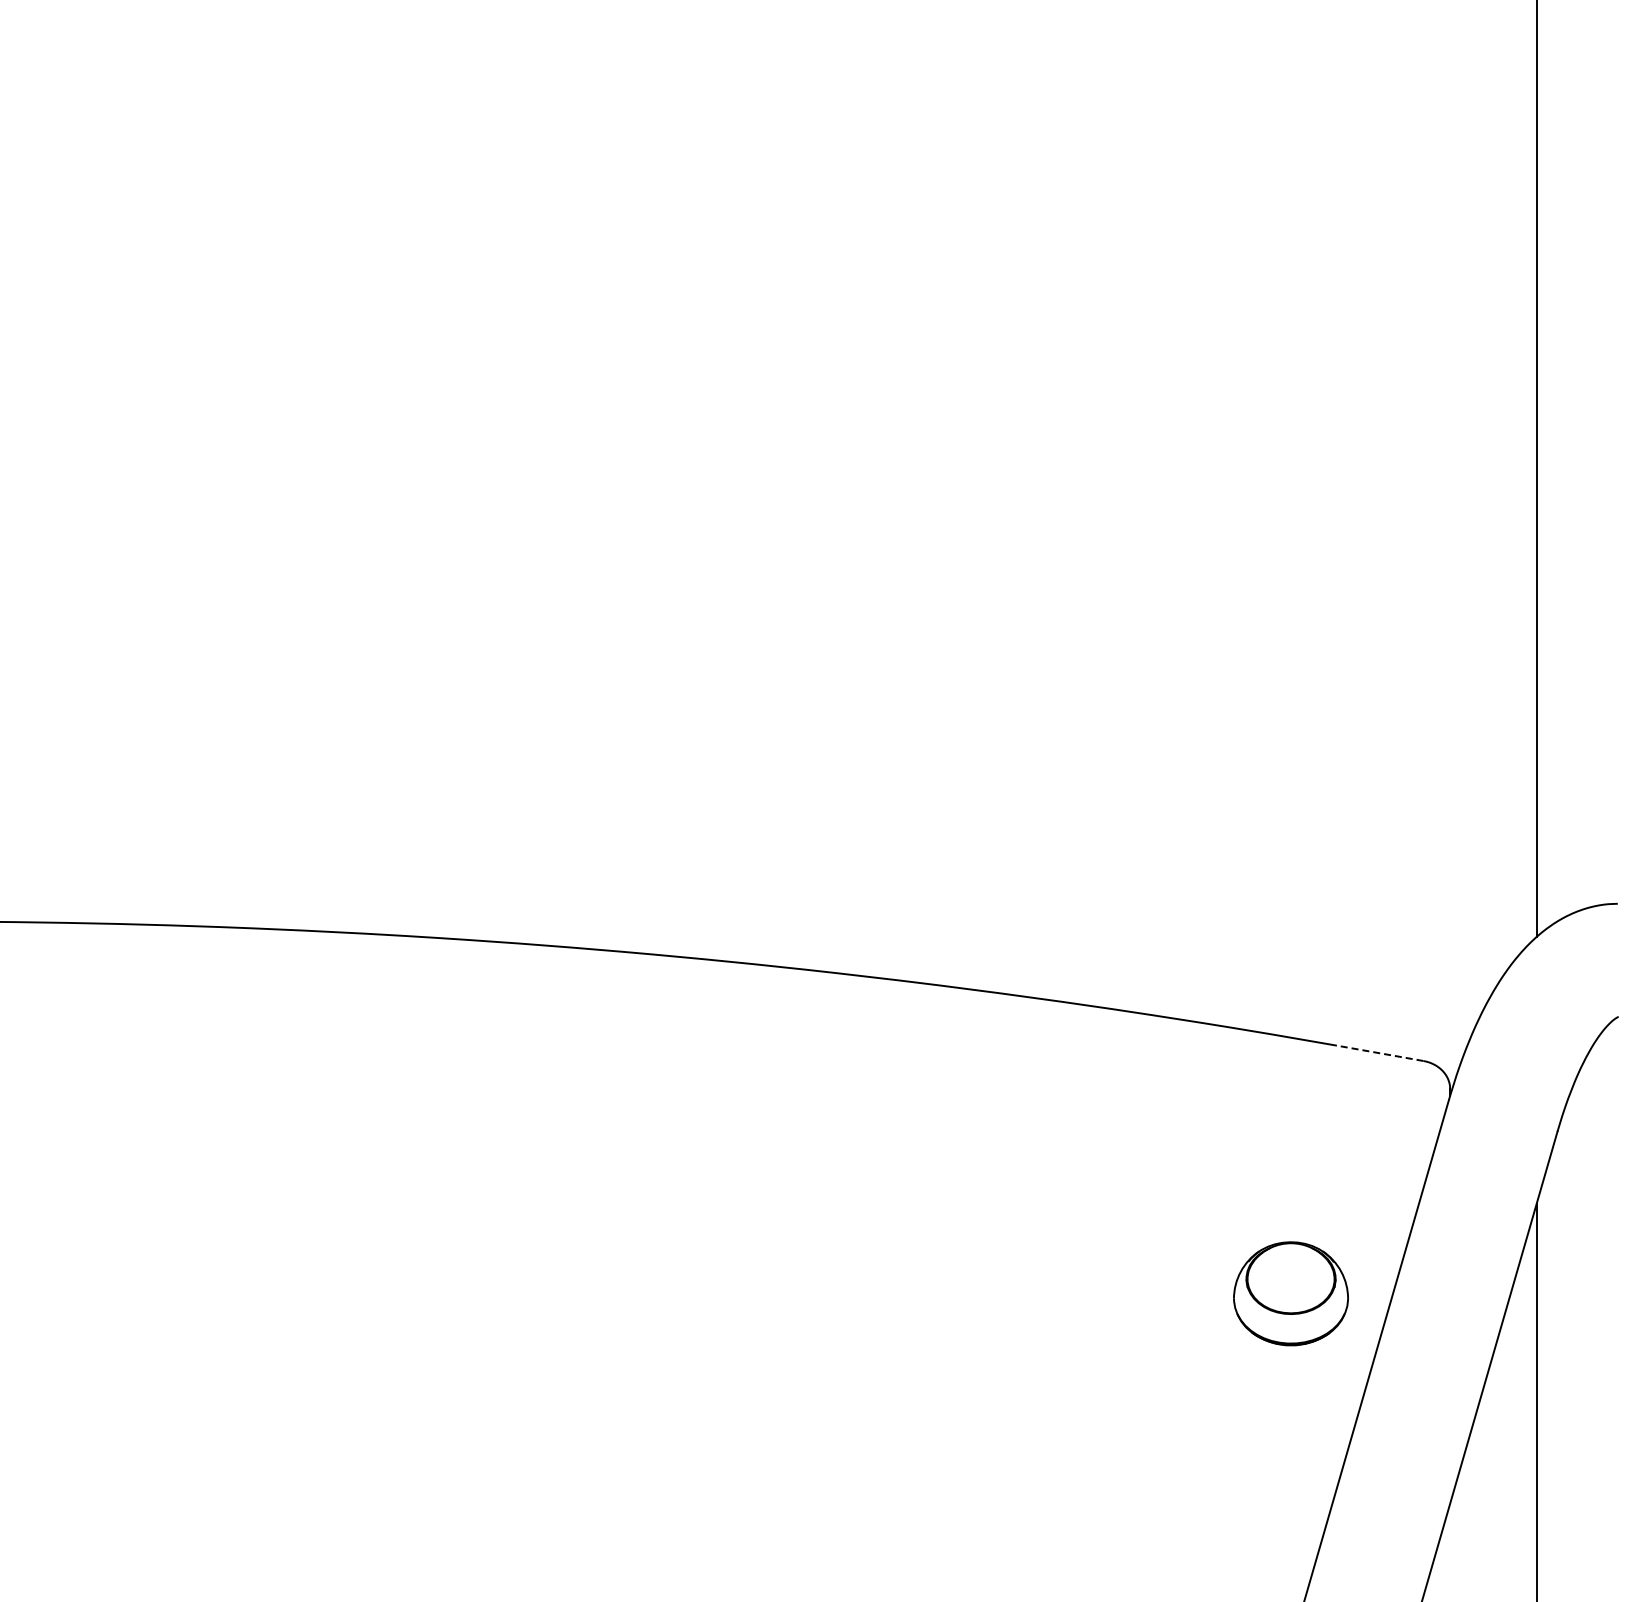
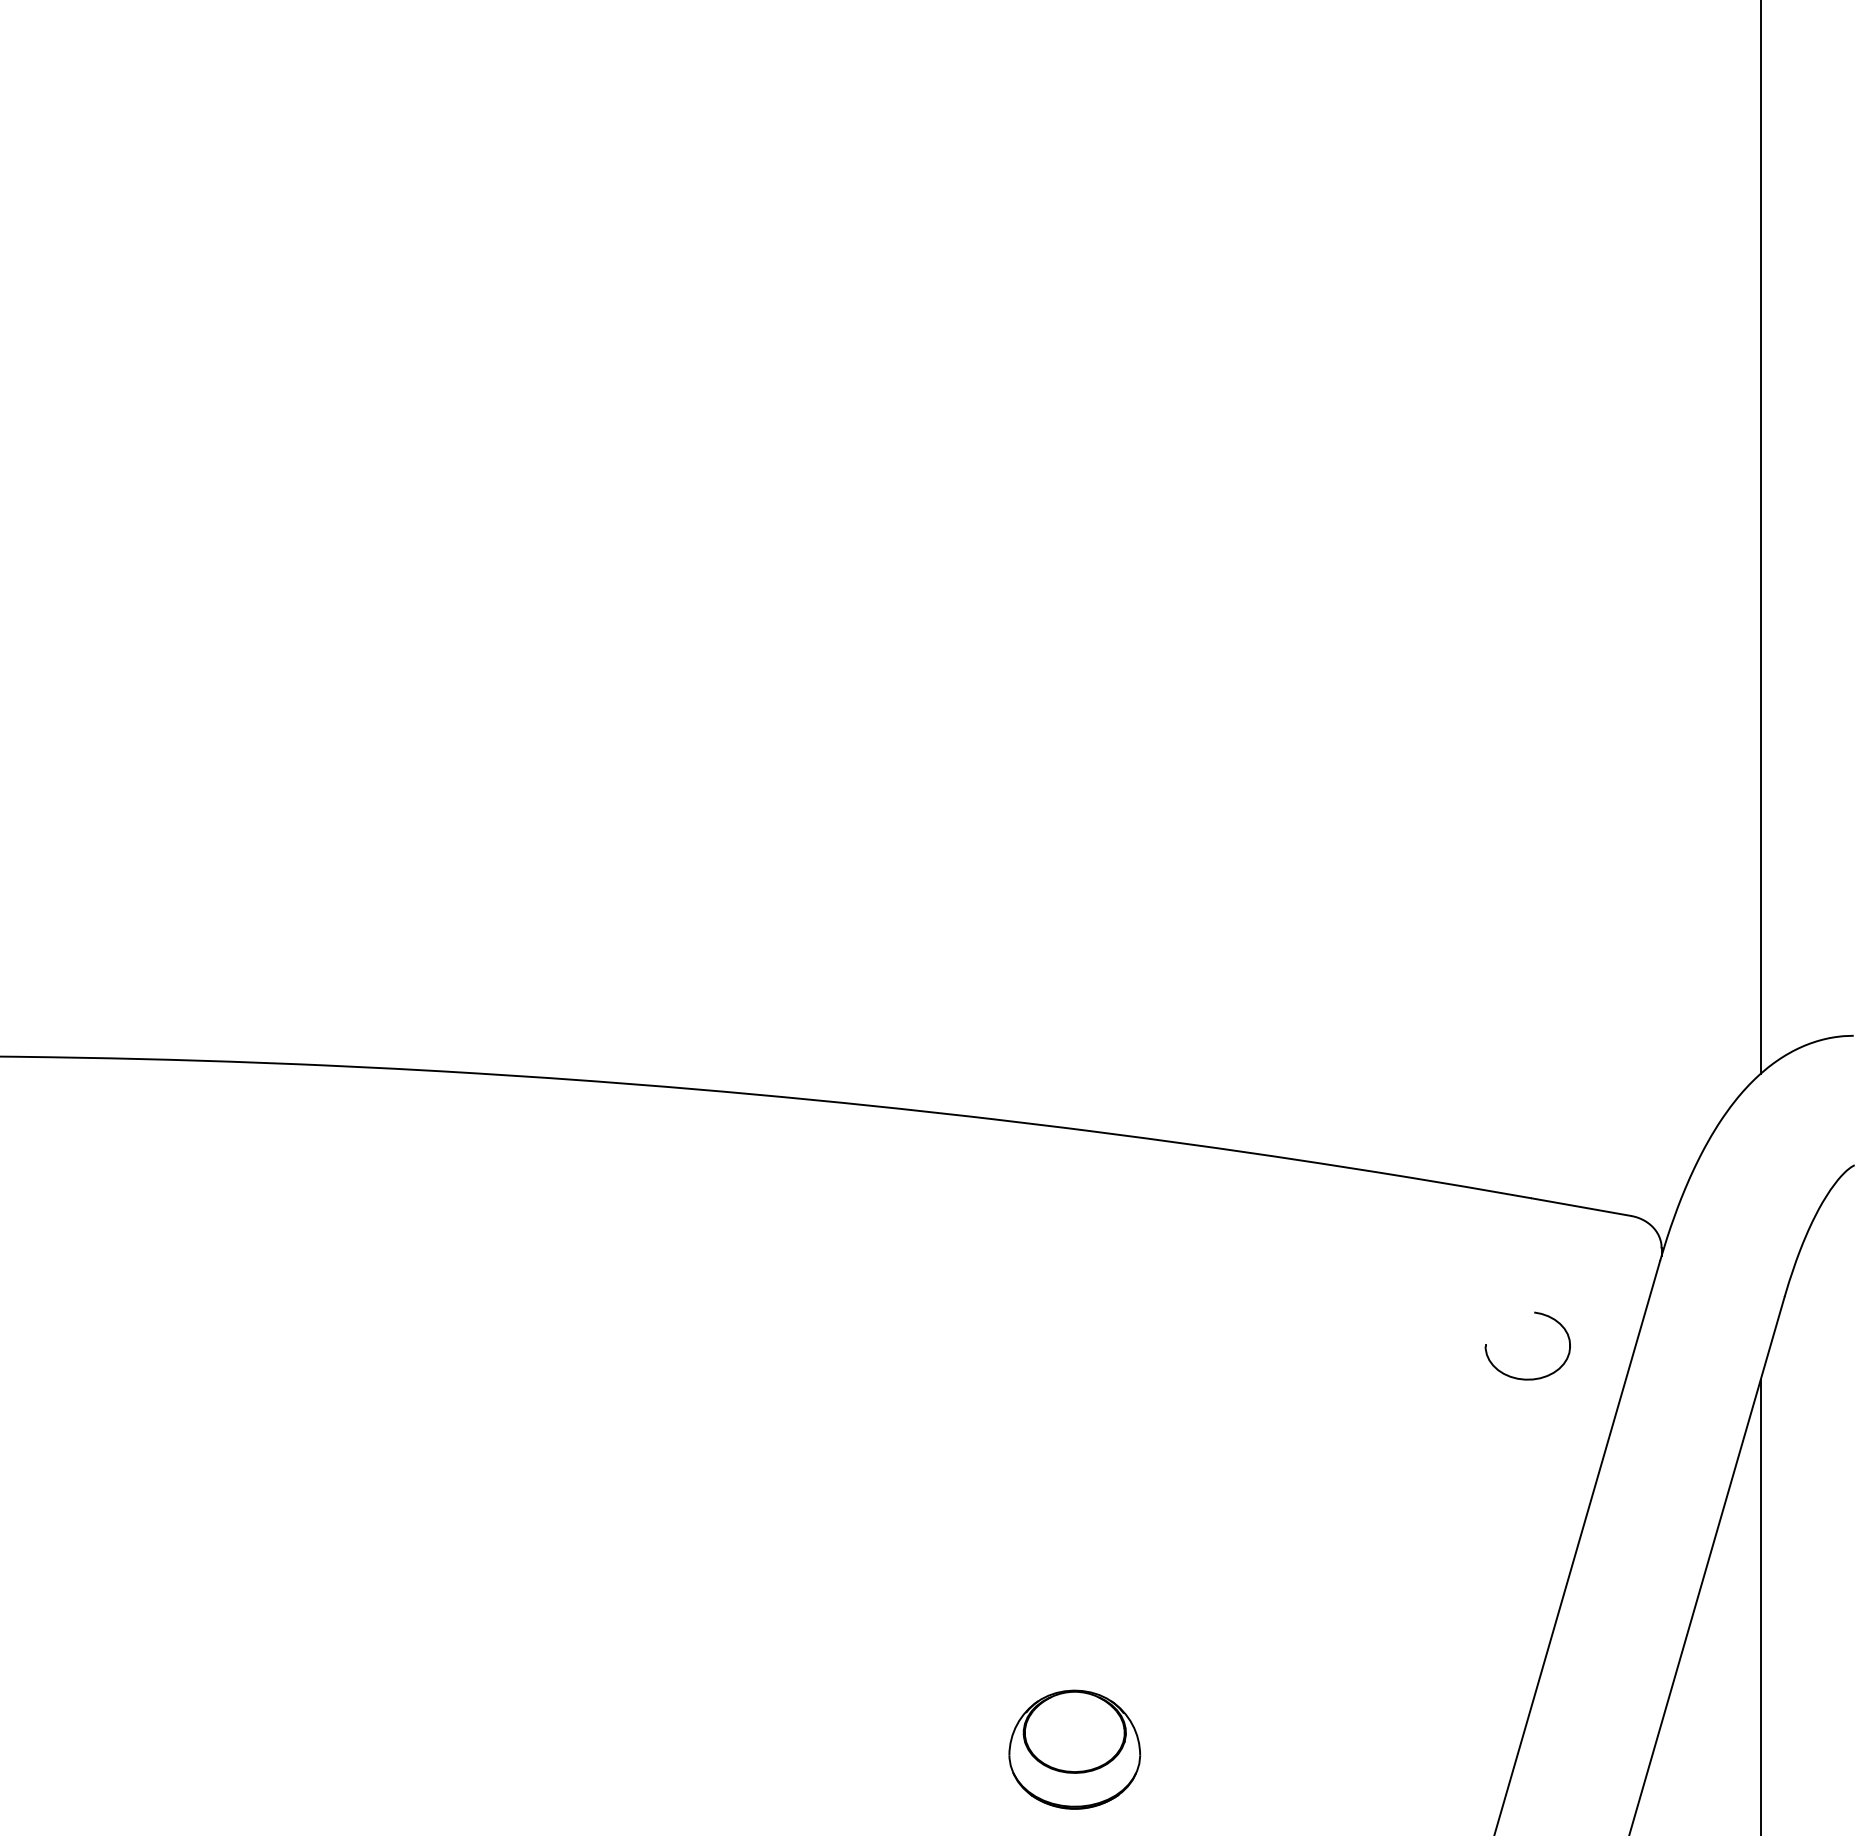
line: (1380, 1053) -> (1581, 1207), dashed -> solid
part: (1334, 1202) -> (1529, 1378), added
part: (1290, 1293) -> (1074, 1749), moved

